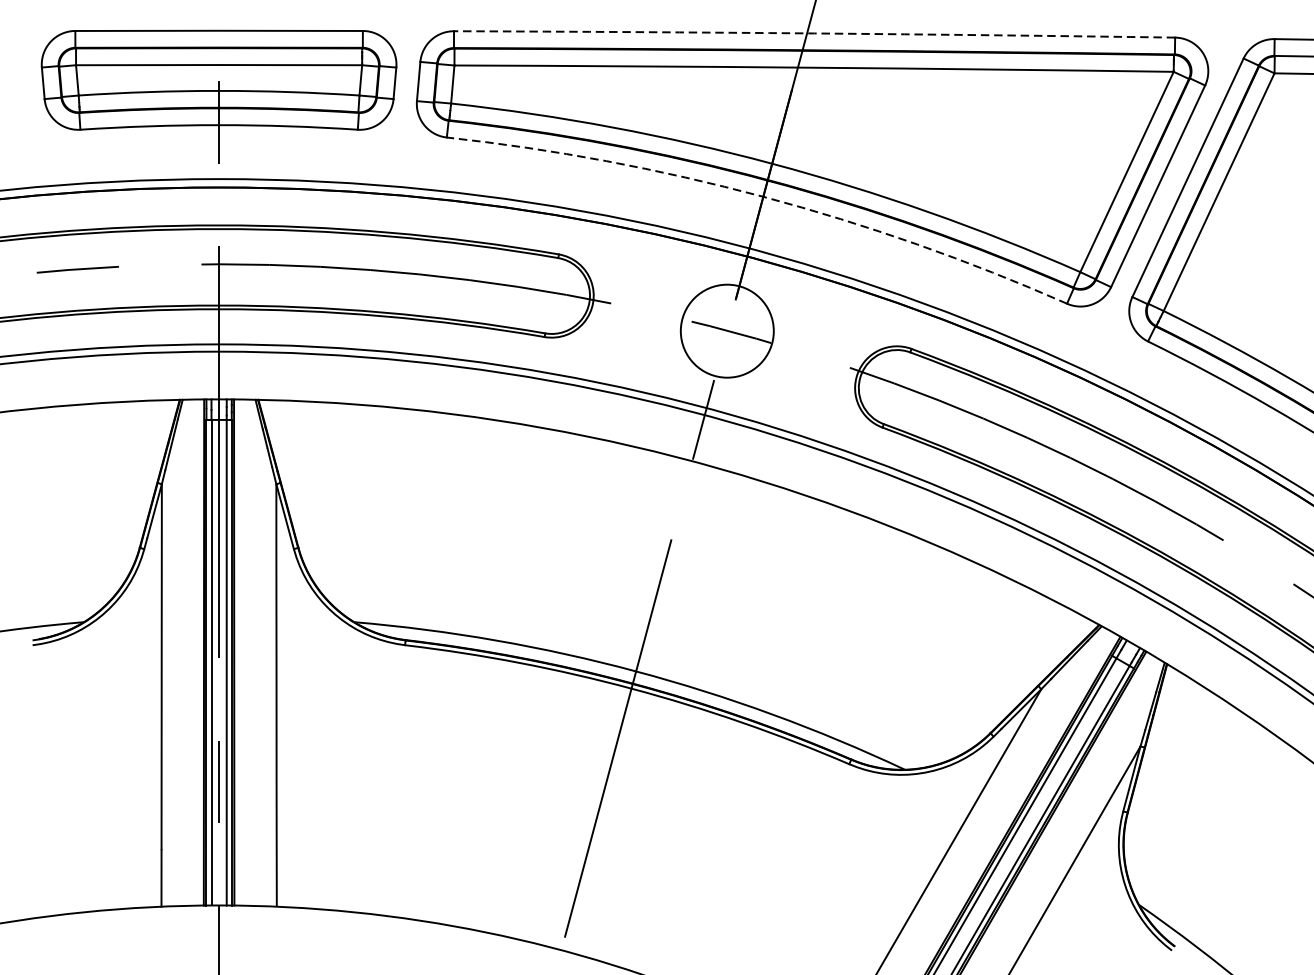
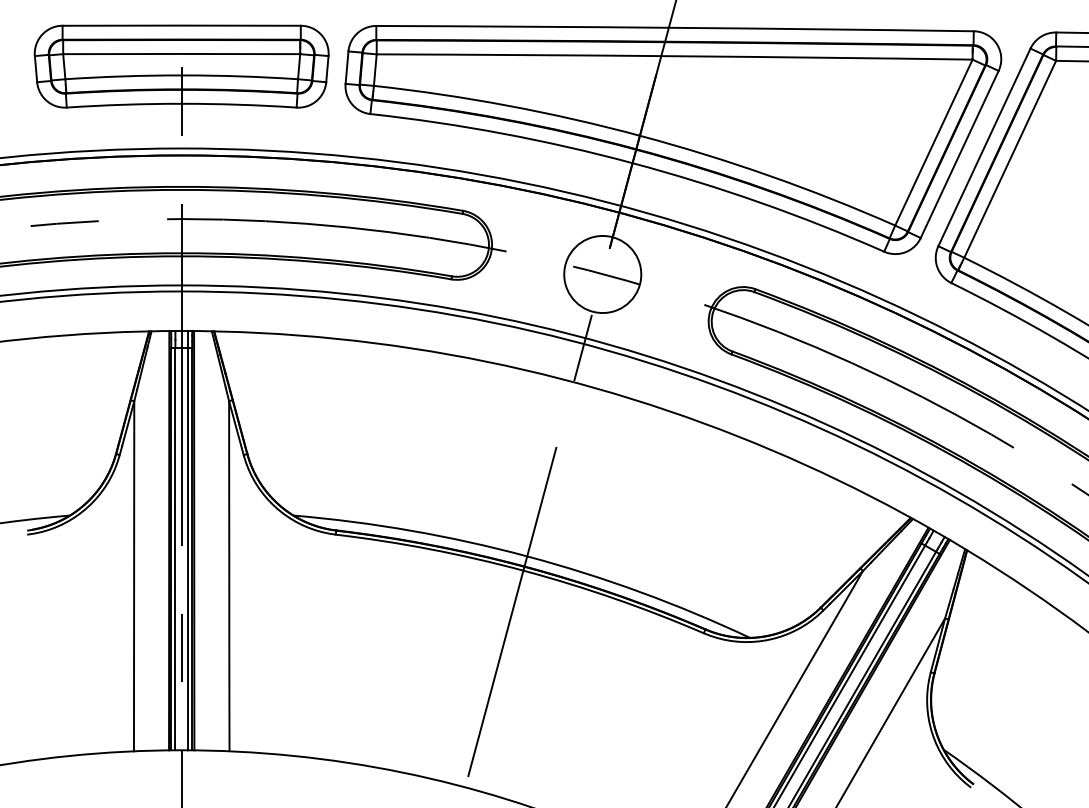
arc: (815, 33) -> (675, 27), dashed -> solid
arc: (763, 197) -> (632, 163), dashed -> solid

